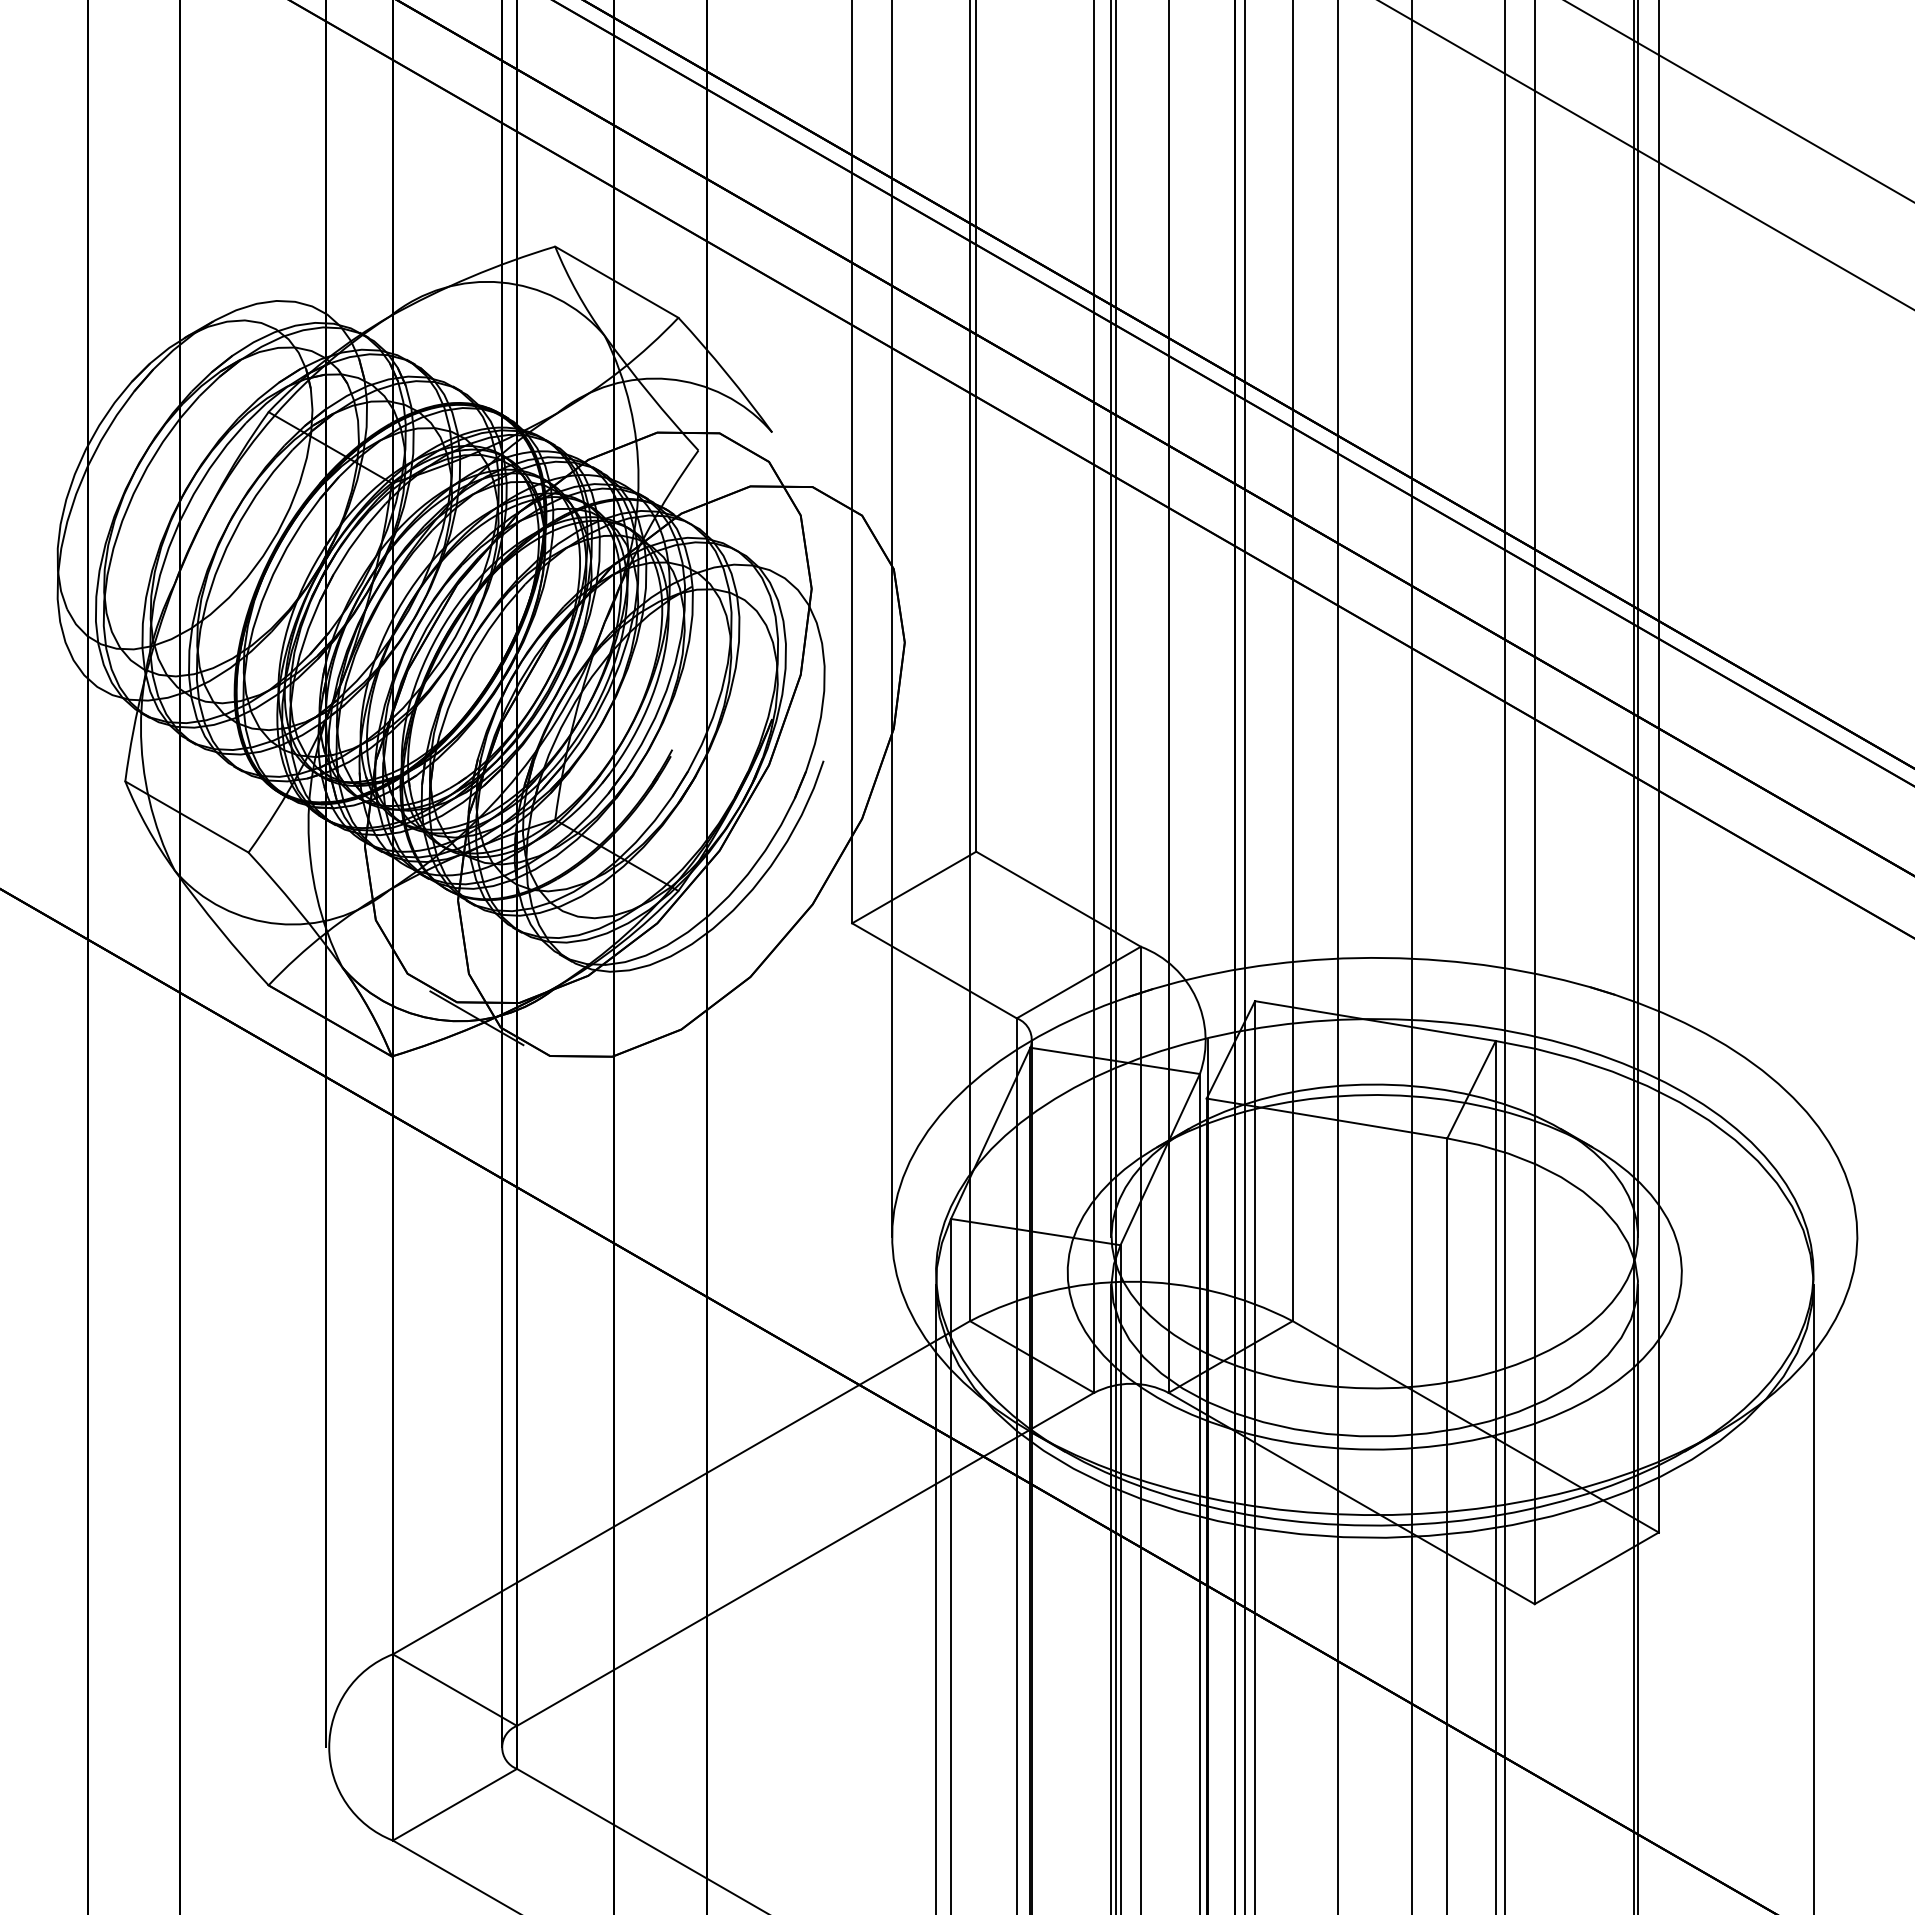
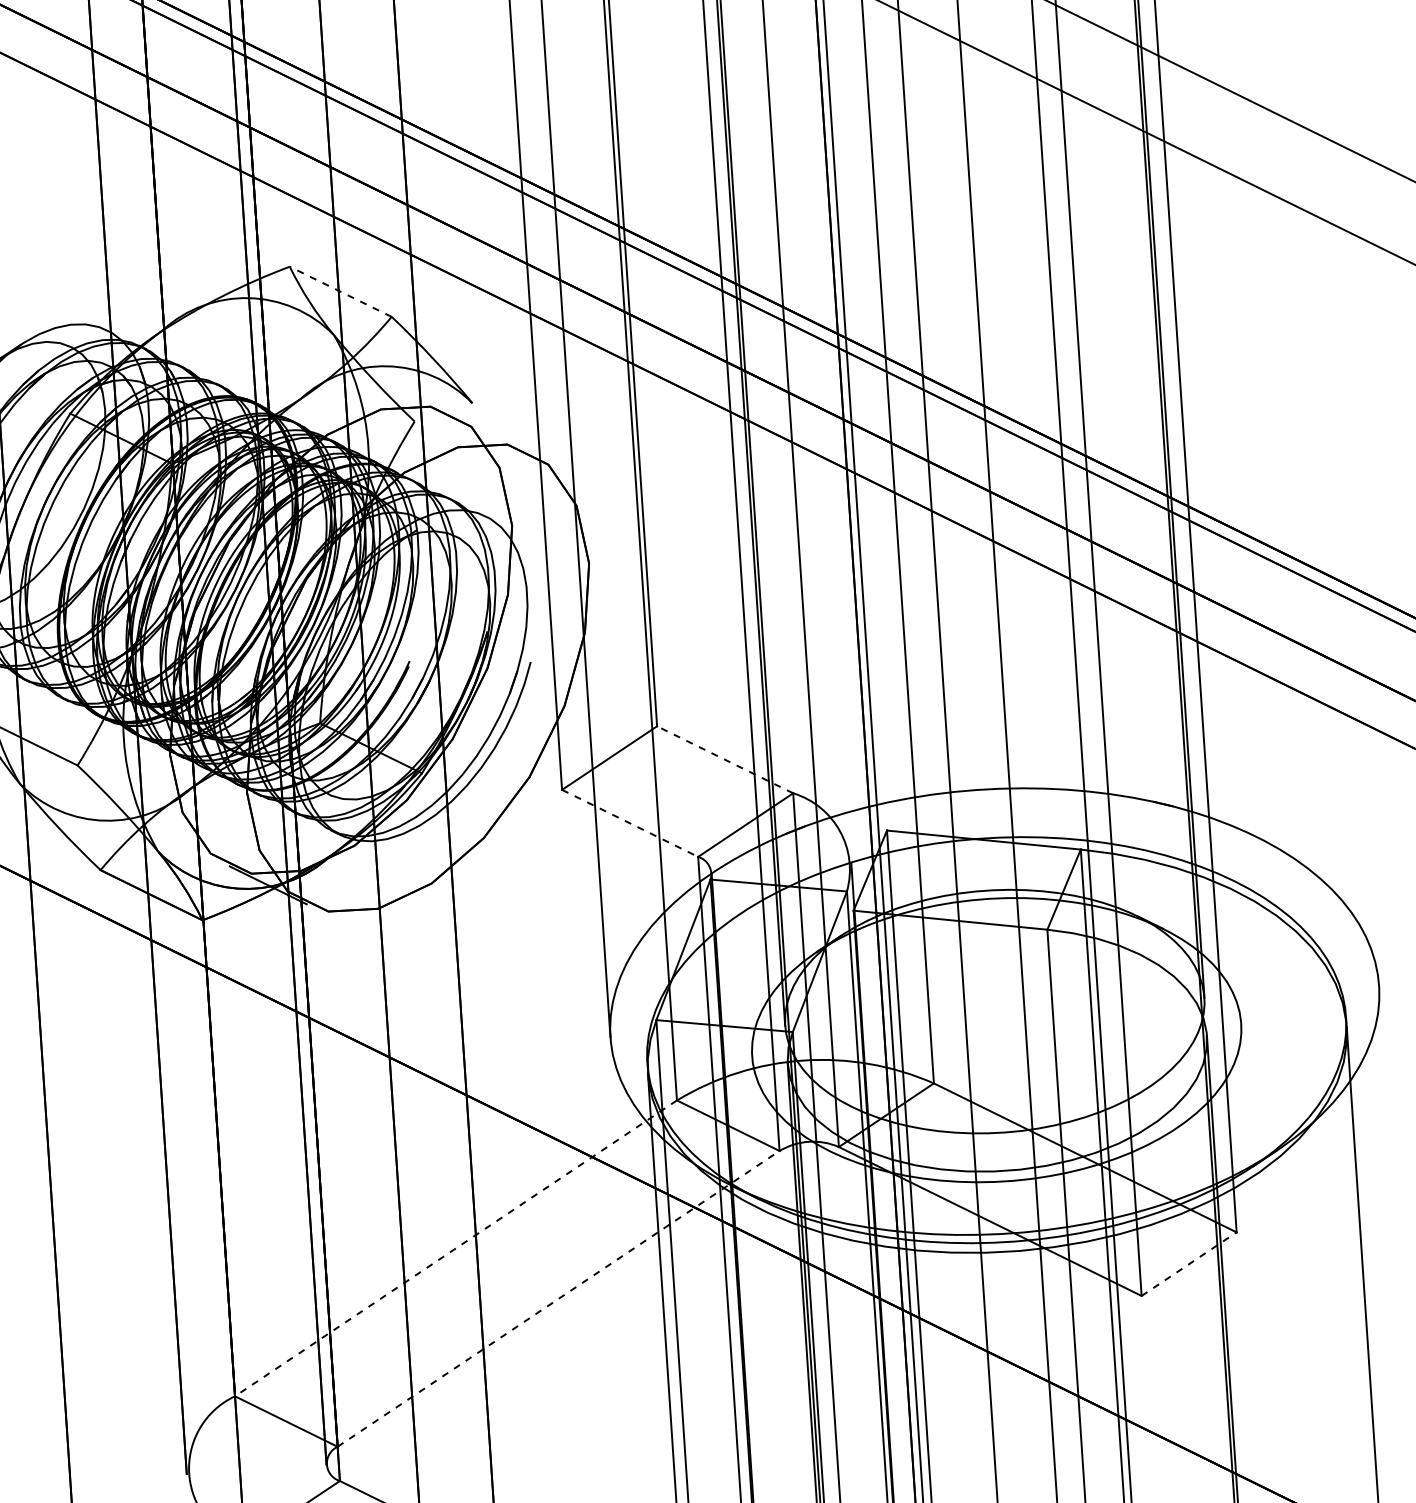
line: (616, 281) -> (340, 291), solid -> dashed
line: (1058, 898) -> (725, 759), solid -> dashed
line: (934, 971) -> (630, 823), solid -> dashed
line: (681, 1487) -> (456, 1248), solid -> dashed
line: (806, 1559) -> (559, 1298), solid -> dashed
line: (1596, 1568) -> (1188, 1264), solid -> dashed

